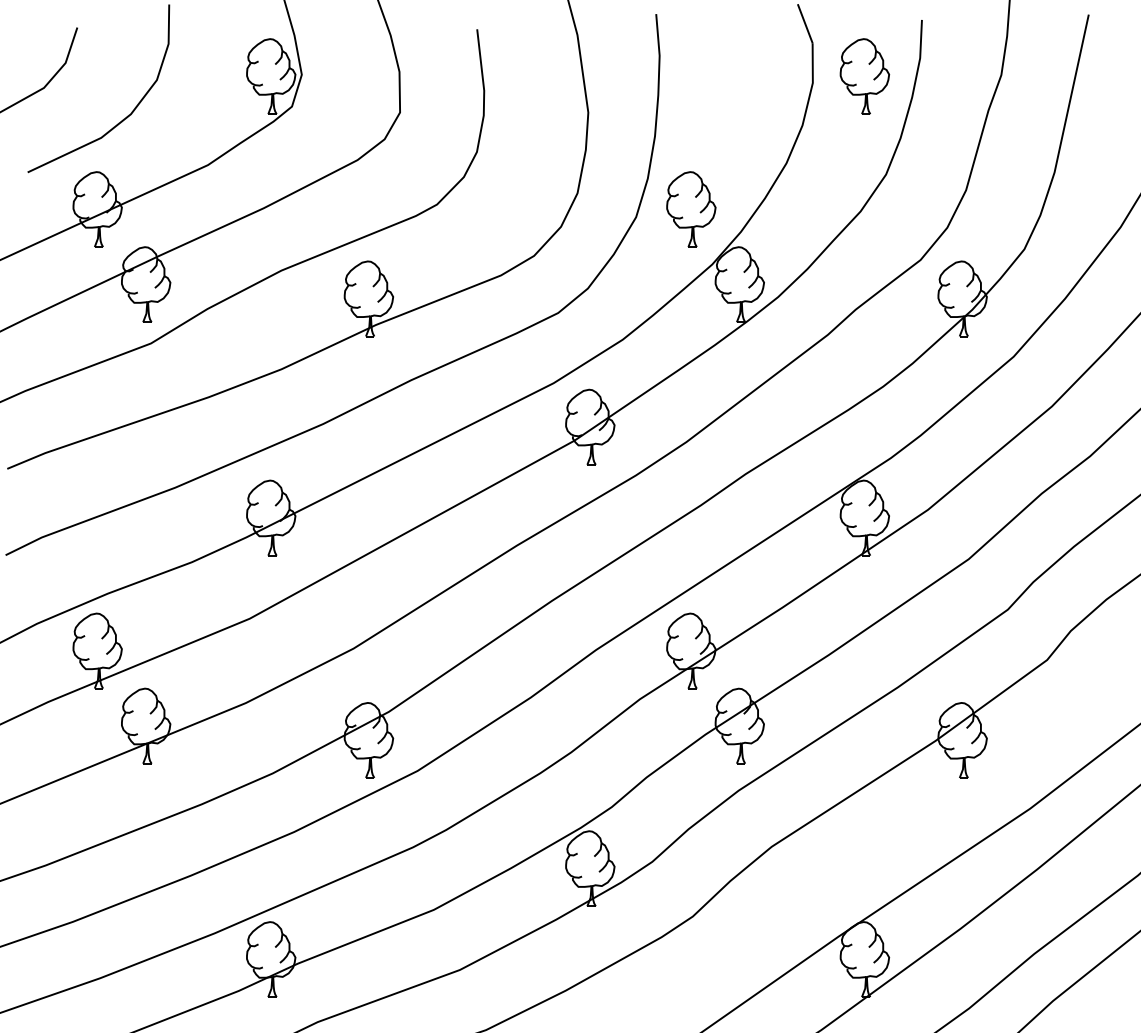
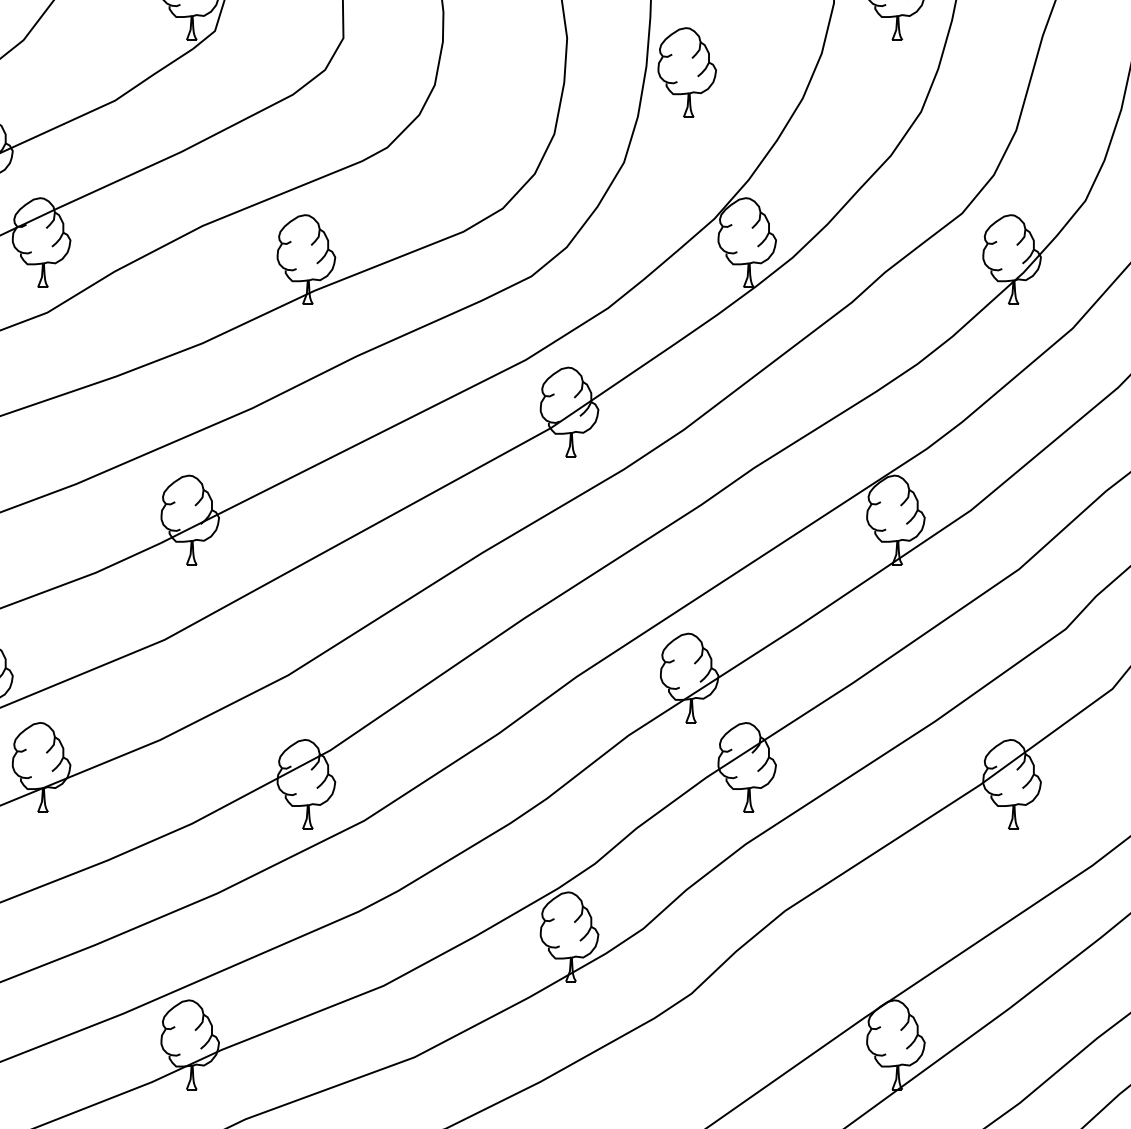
part: (691, 209) -> (687, 72), moved

